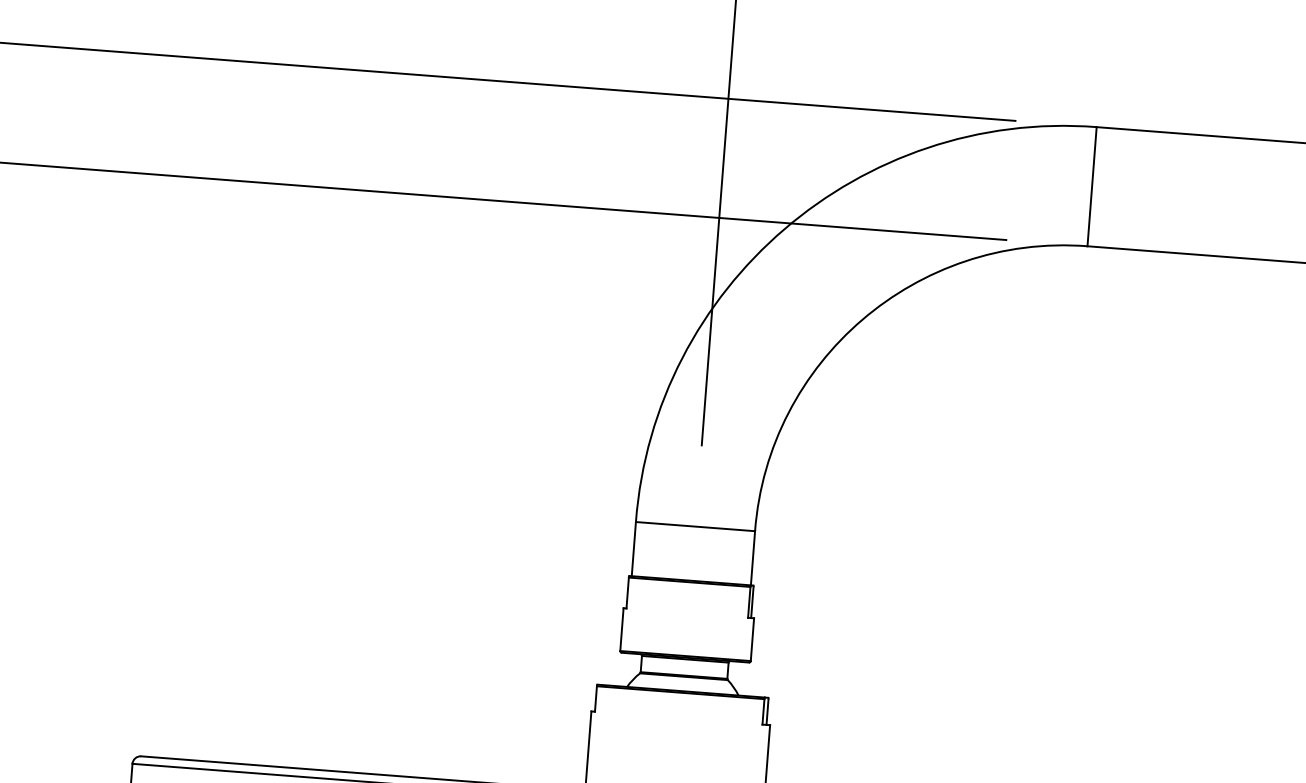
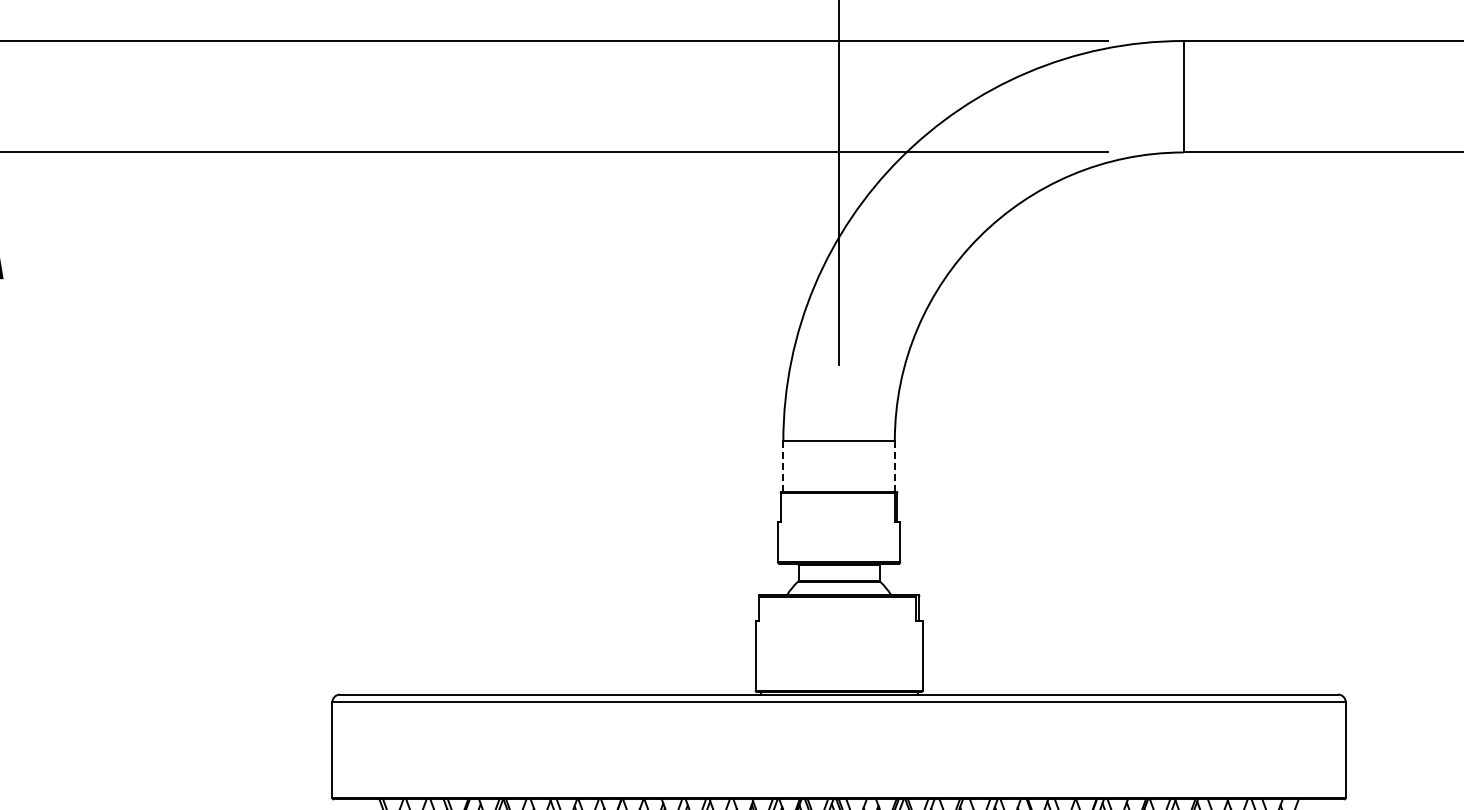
line: (633, 550) -> (783, 467), solid -> dashed
line: (752, 559) -> (894, 467), solid -> dashed

